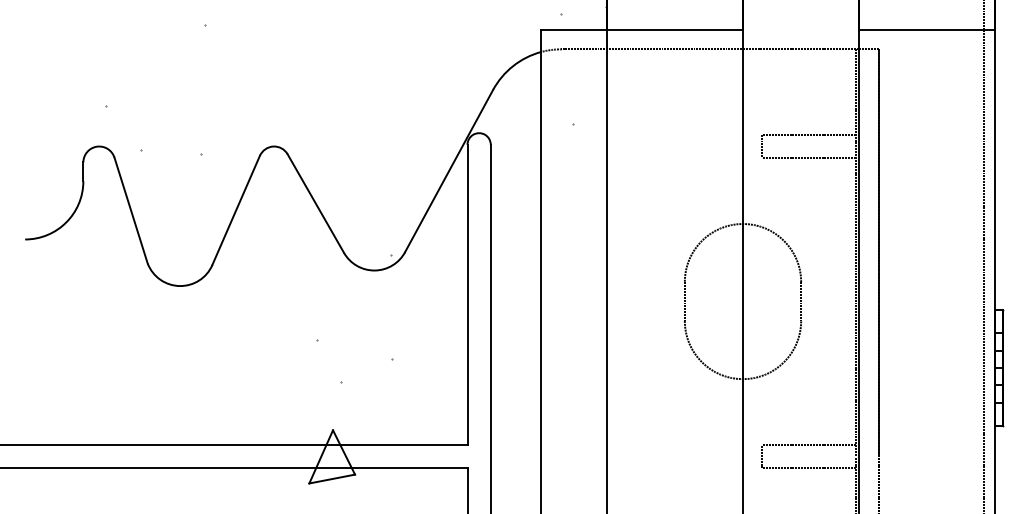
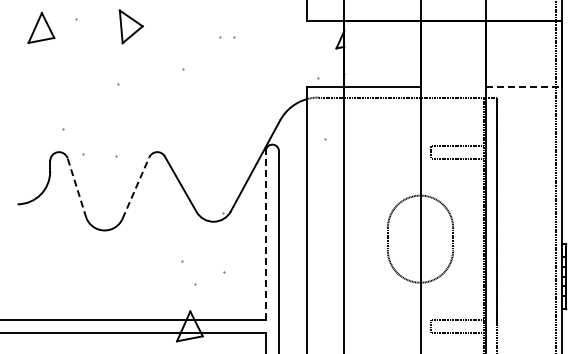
line: (928, 29) -> (524, 86), solid -> dashed
line: (130, 209) -> (76, 187), solid -> dashed
line: (237, 209) -> (136, 187), solid -> dashed
line: (466, 293) -> (265, 234), solid -> dashed

